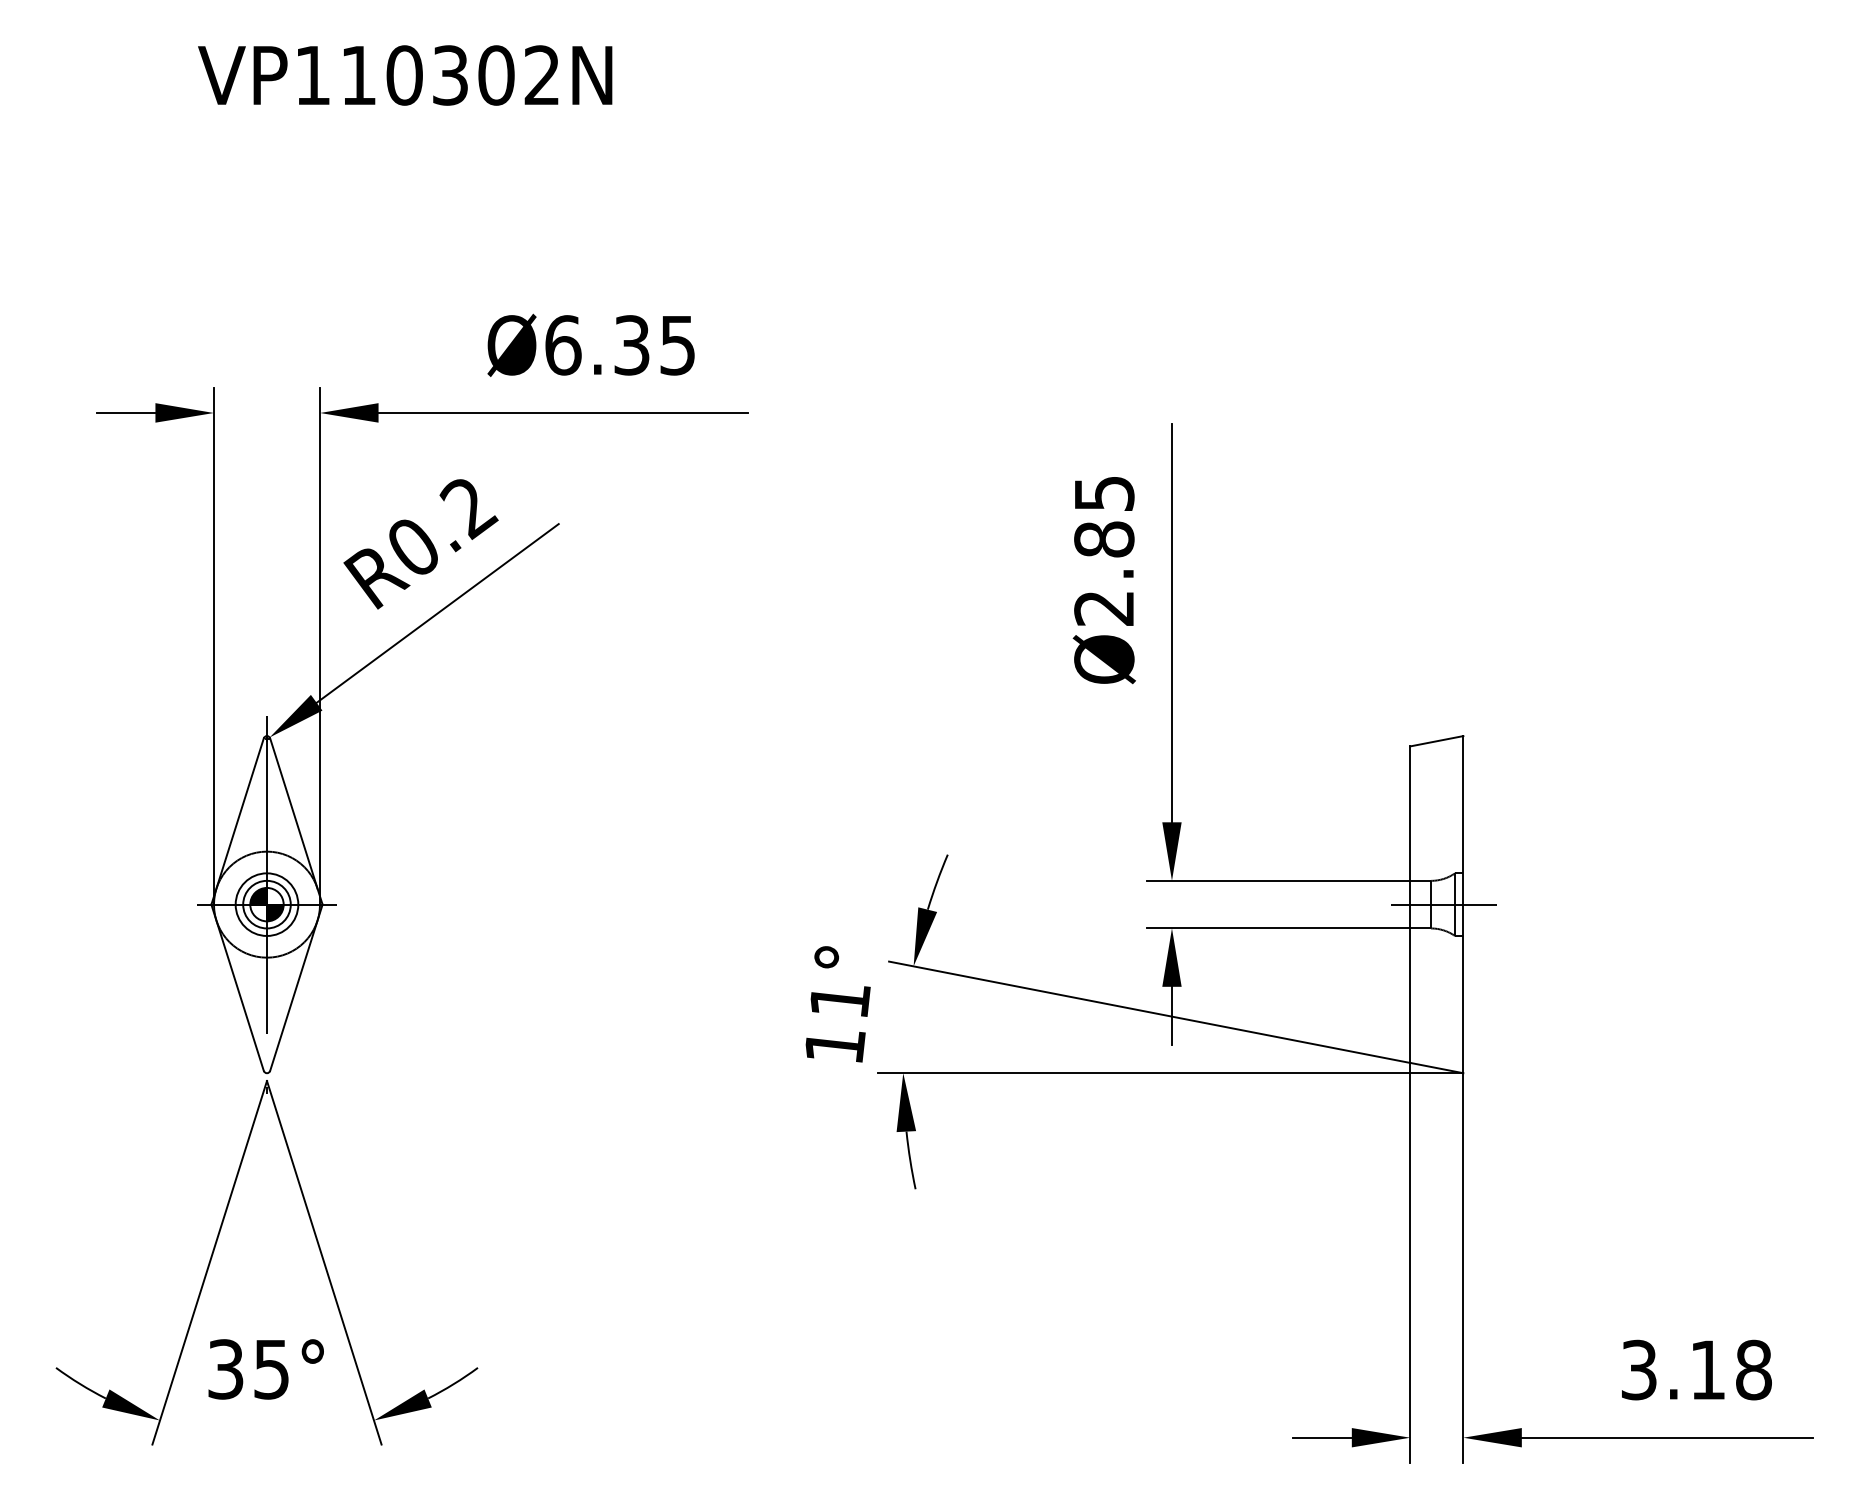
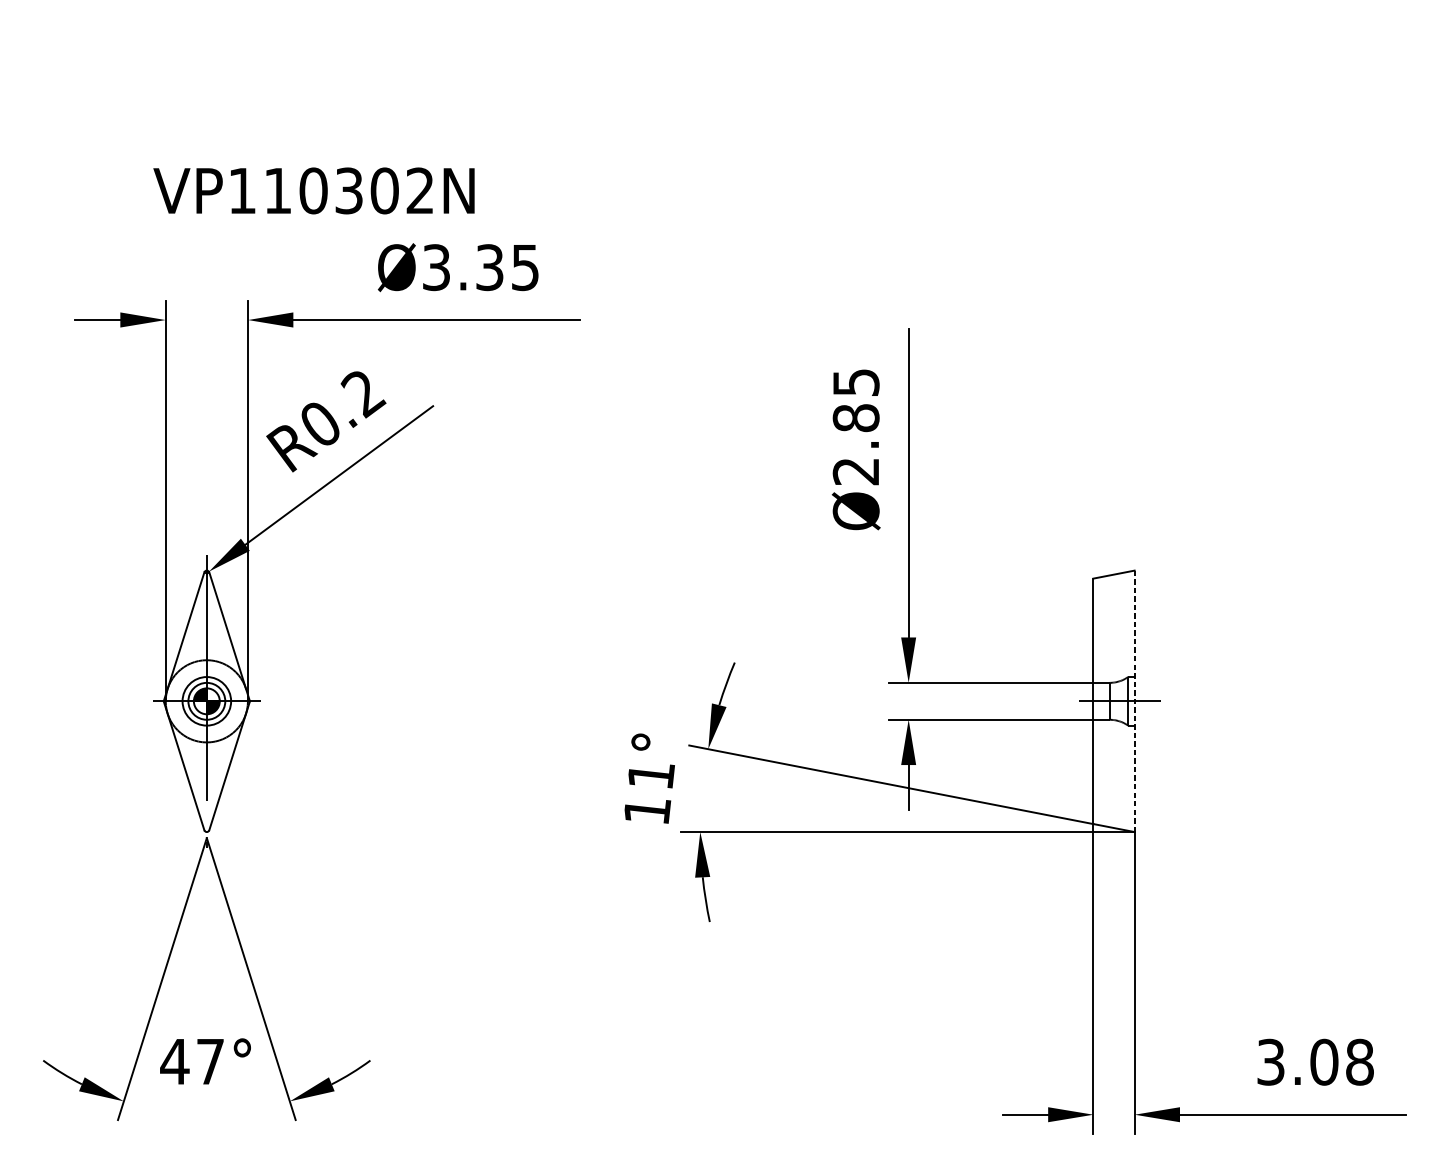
text: (405, 75) -> (314, 190), moved
text: (563, 345) -> (436, 267), Ø6.35 -> Ø3.35
line: (1463, 904) -> (1134, 701), solid -> dashed
text: (247, 1369) -> (191, 1061), 35° -> 47°
text: (1708, 1369) -> (1324, 1061), 3.18 -> 3.08

